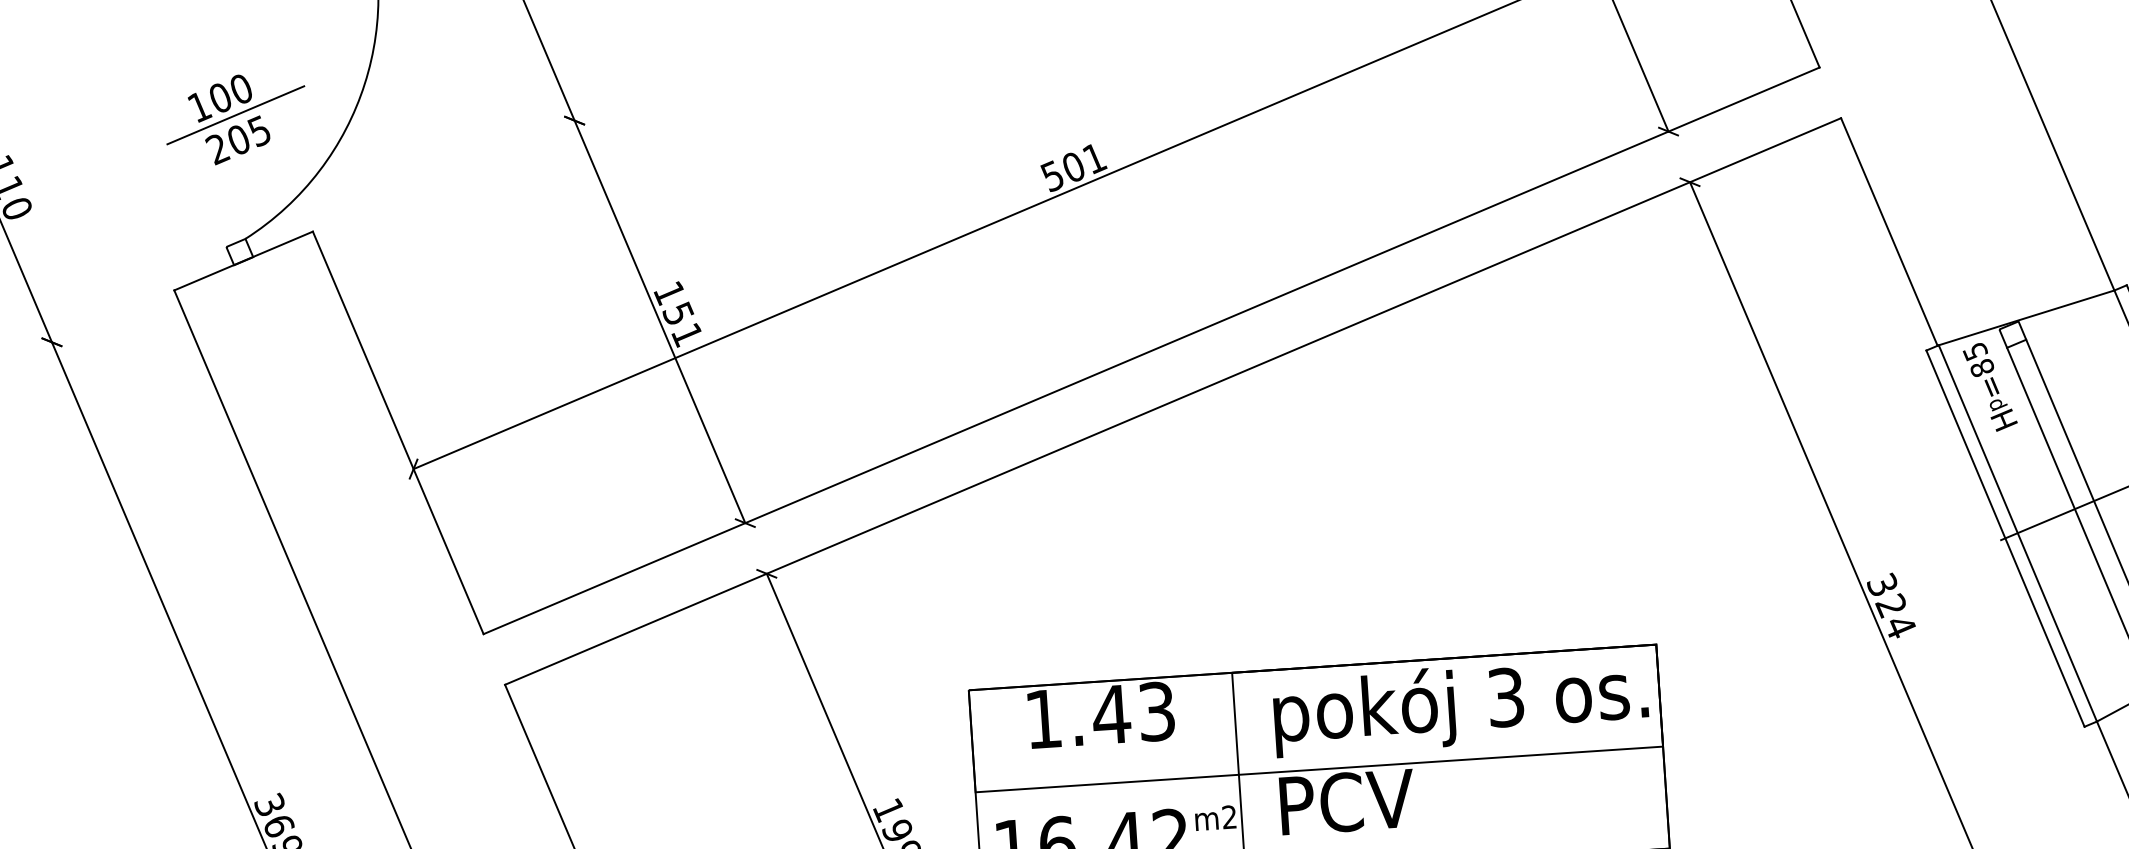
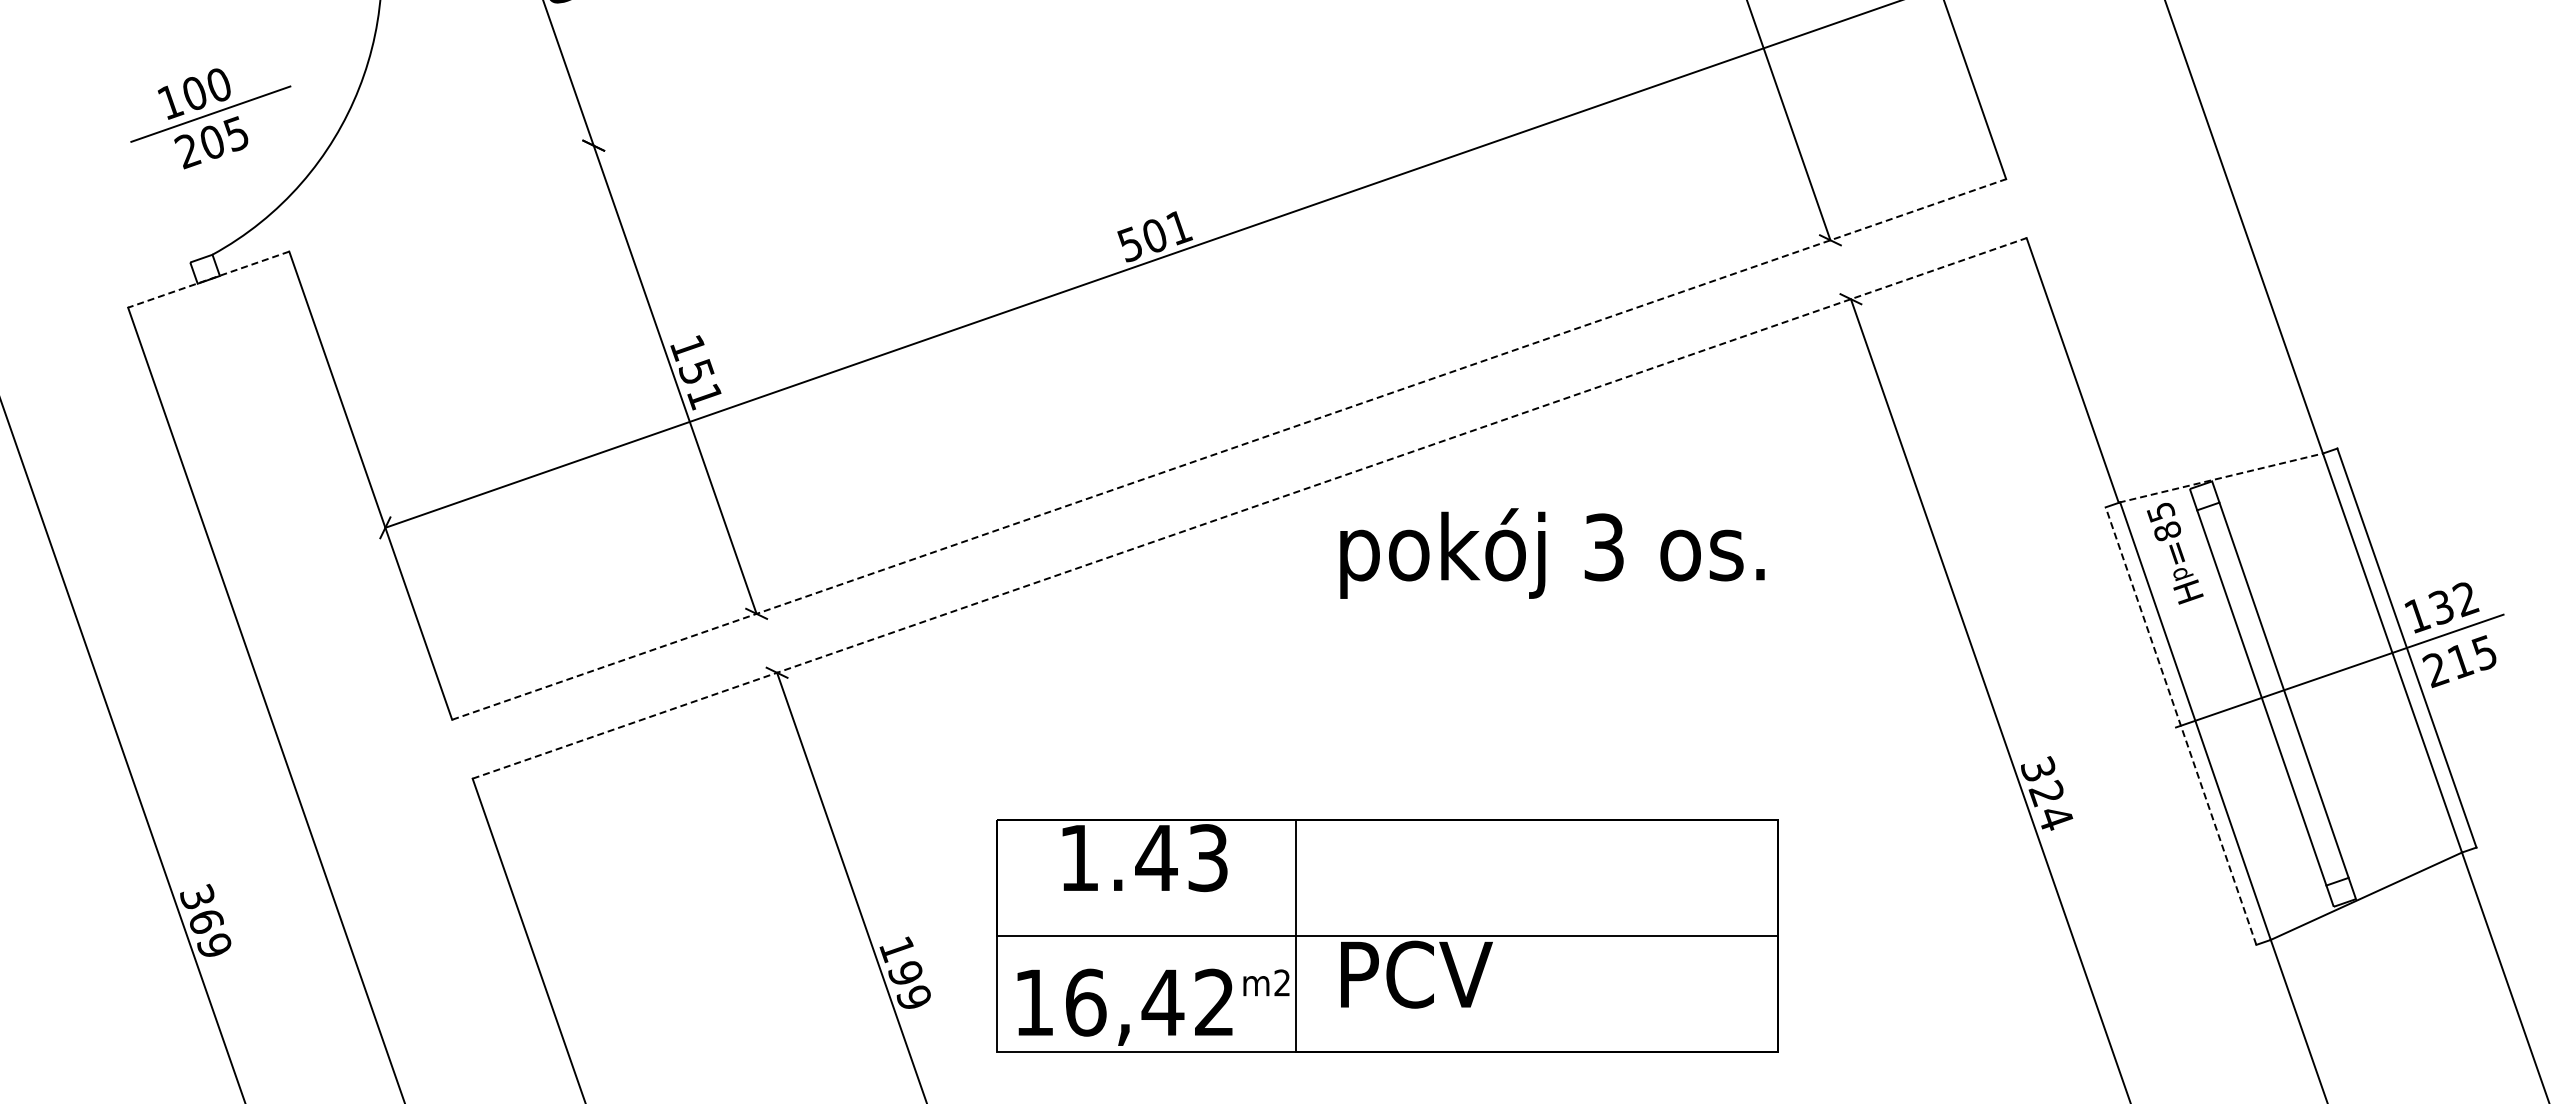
line: (243, 260) -> (208, 279), solid -> dashed
line: (2026, 318) -> (2221, 478), solid -> dashed
line: (1151, 350) -> (1229, 449), solid -> dashed
line: (1172, 401) -> (1249, 508), solid -> dashed
line: (2004, 538) -> (2180, 725), solid -> dashed
text: (1460, 705) -> (1552, 553), moved

